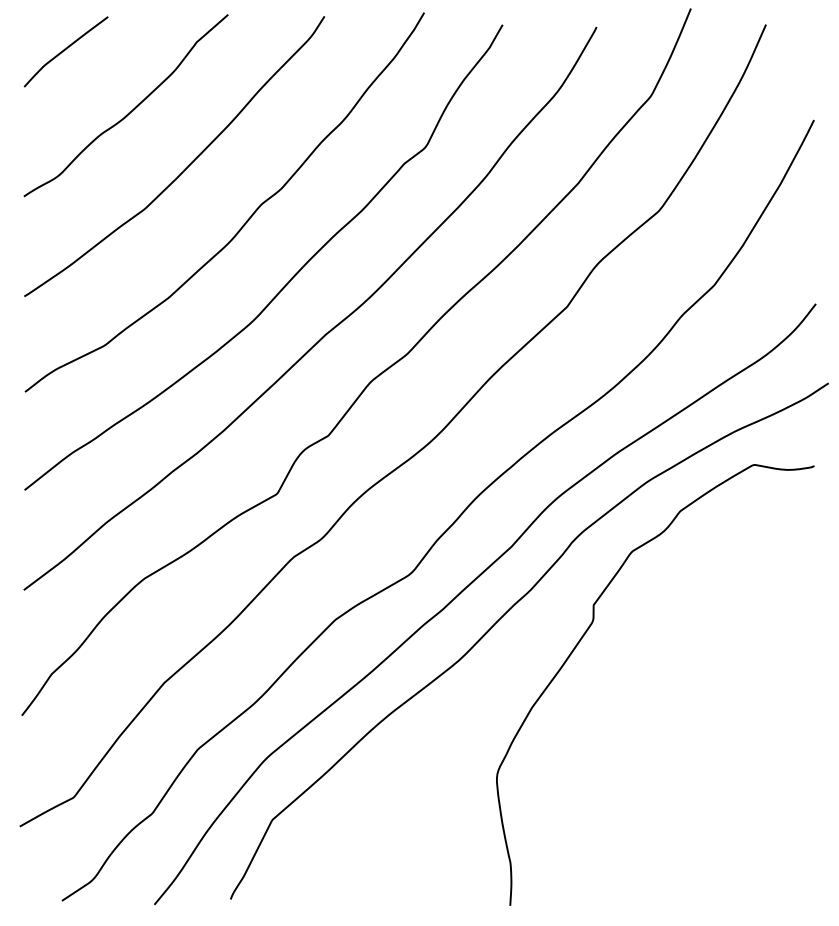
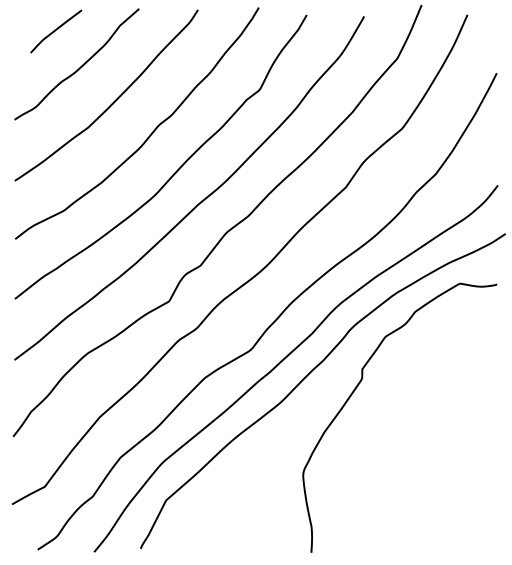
curve: (66, 50) -> (56, 30), moved

